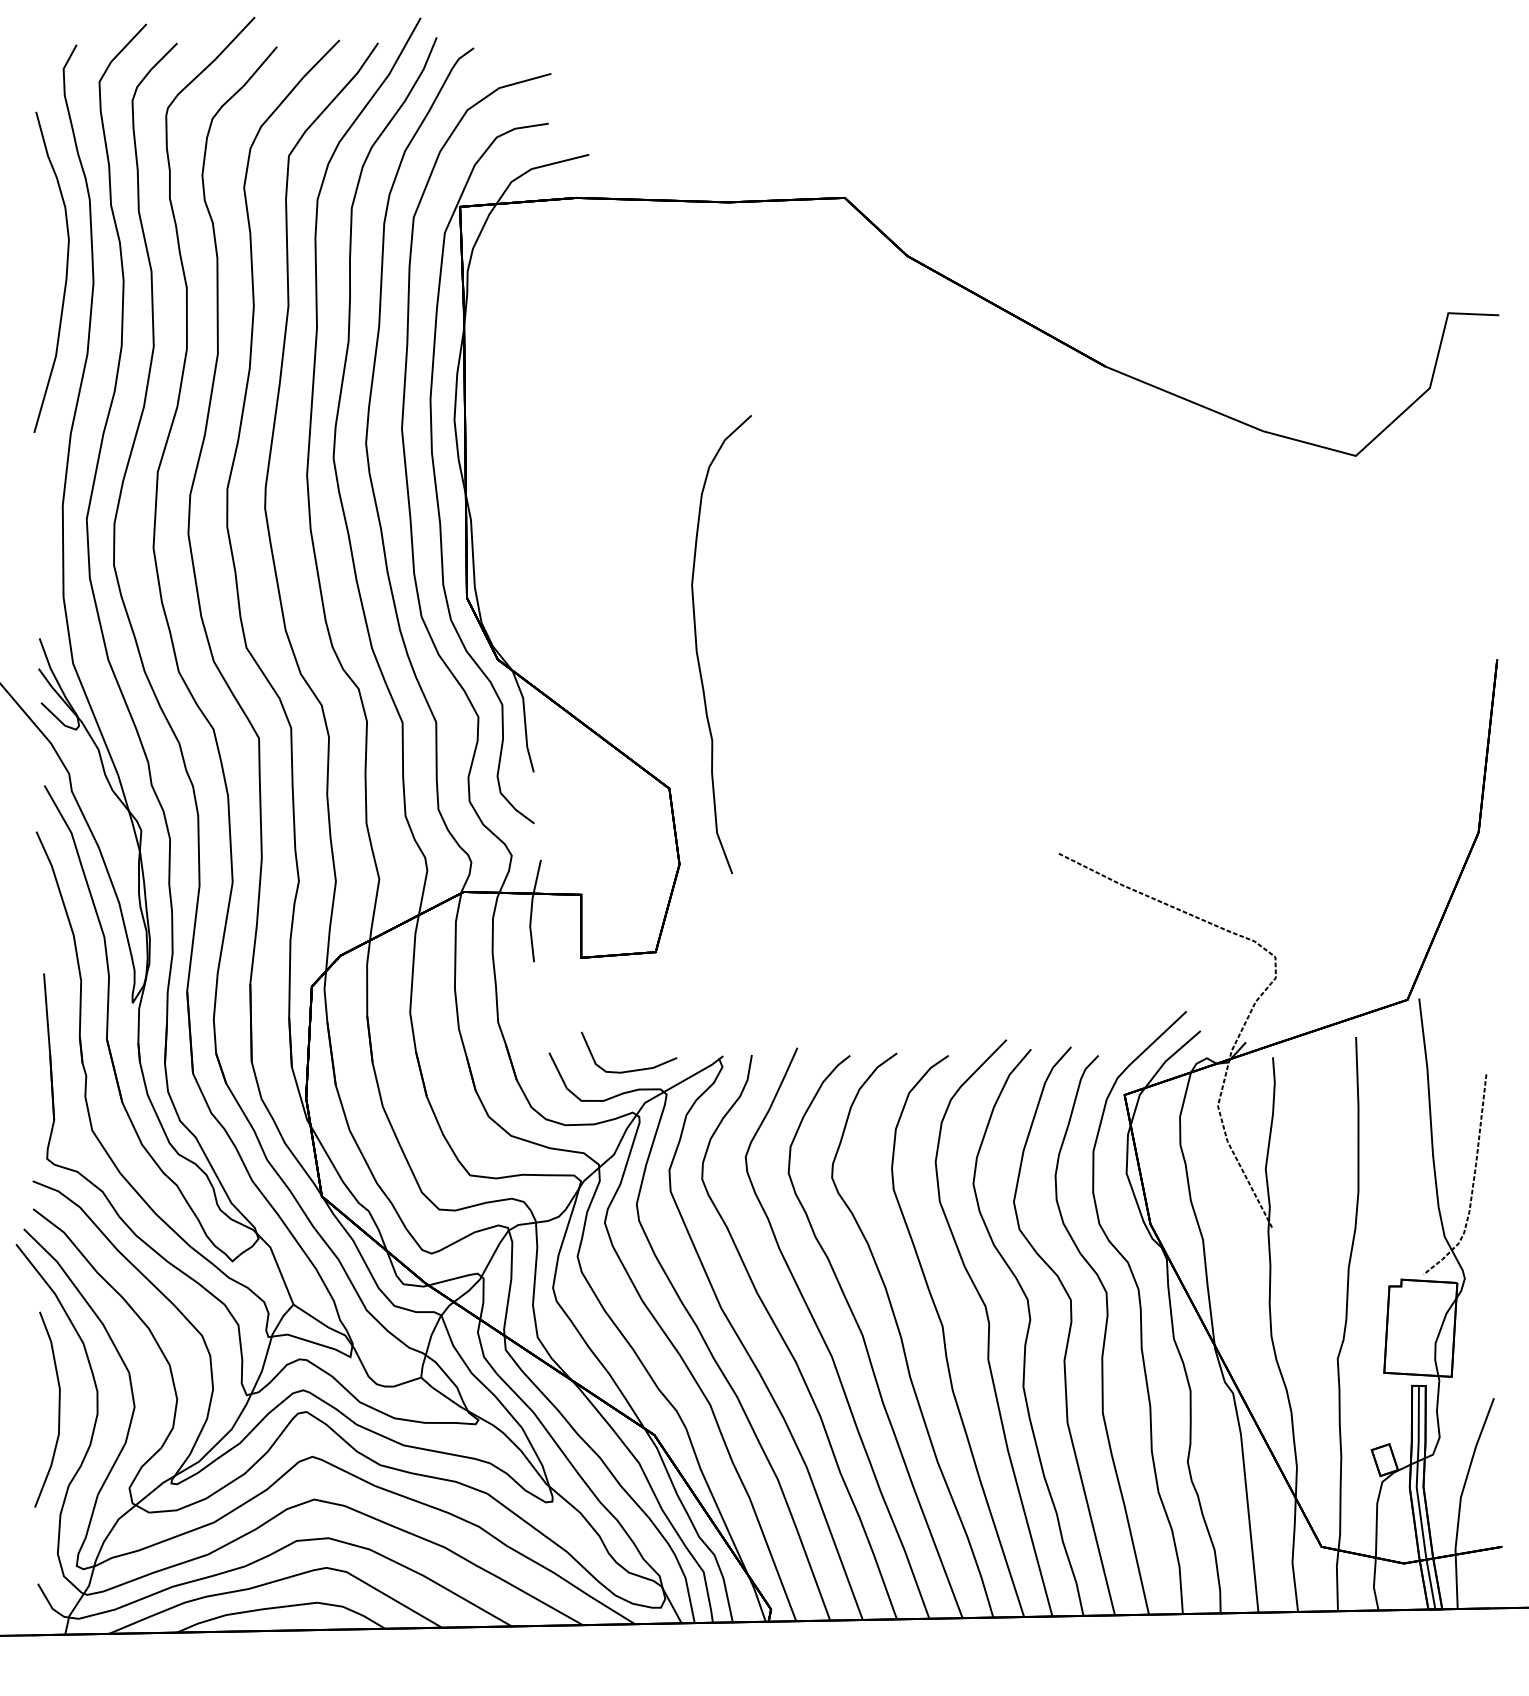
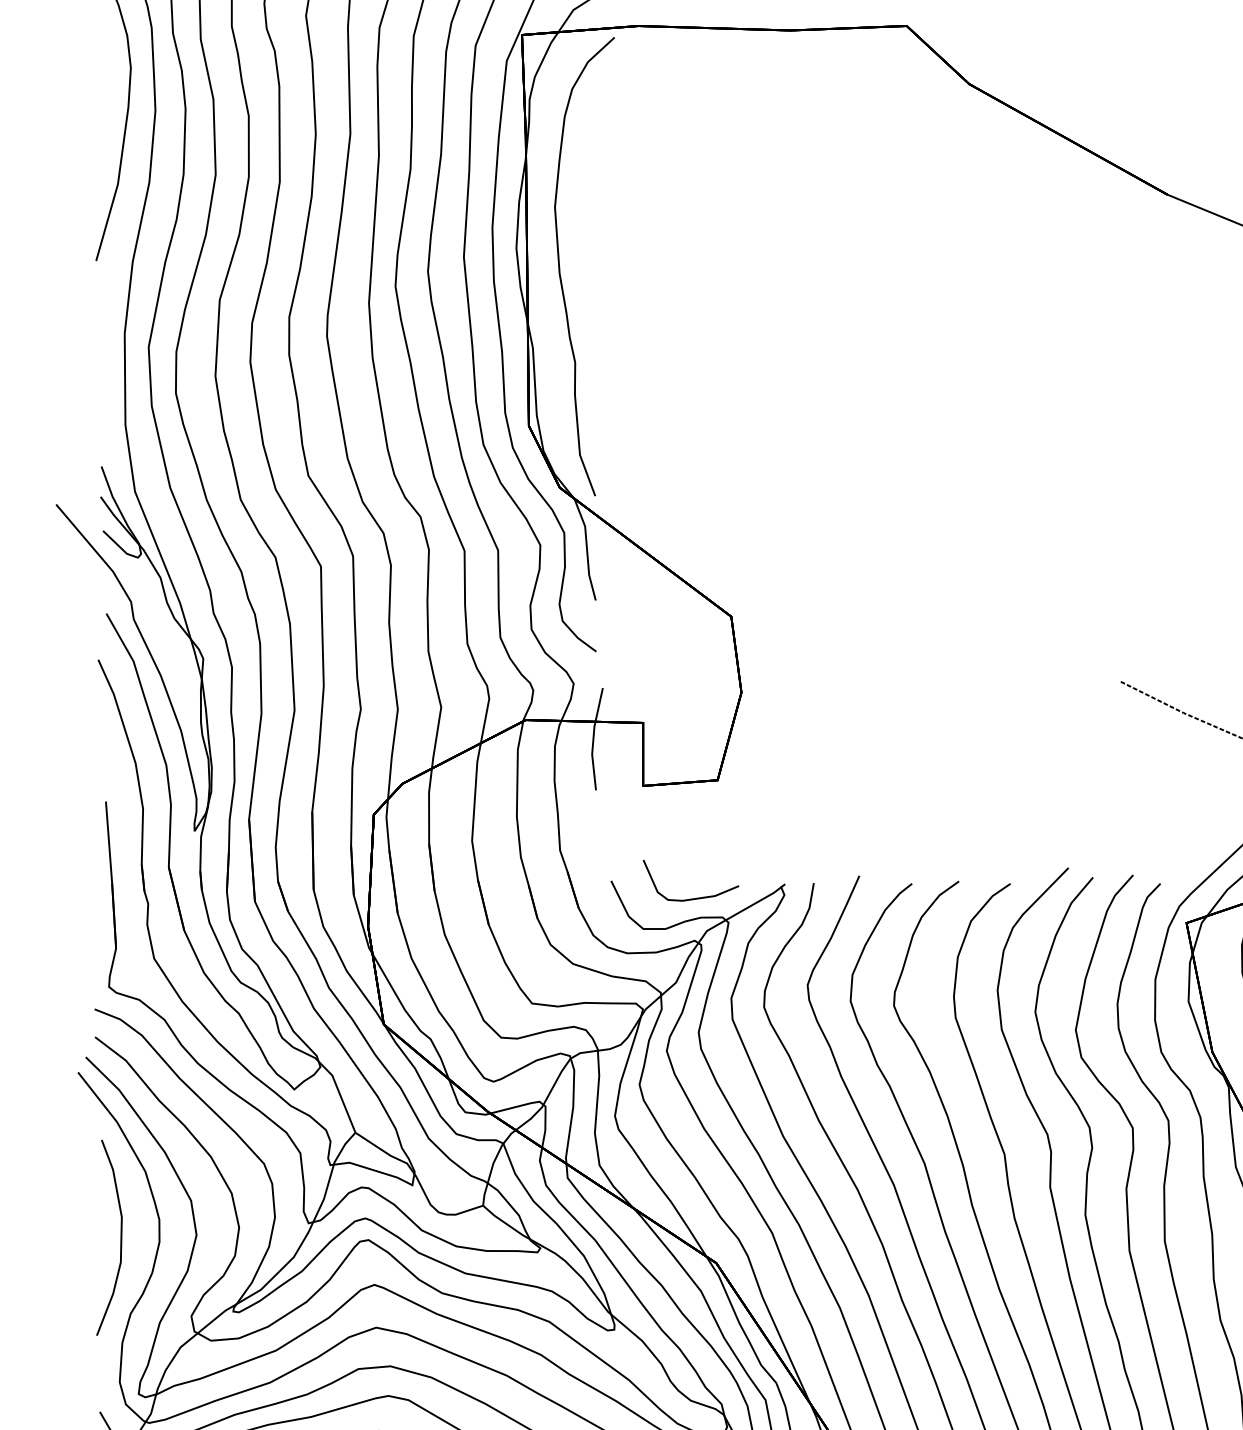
part: (697, 644) -> (560, 266), moved

